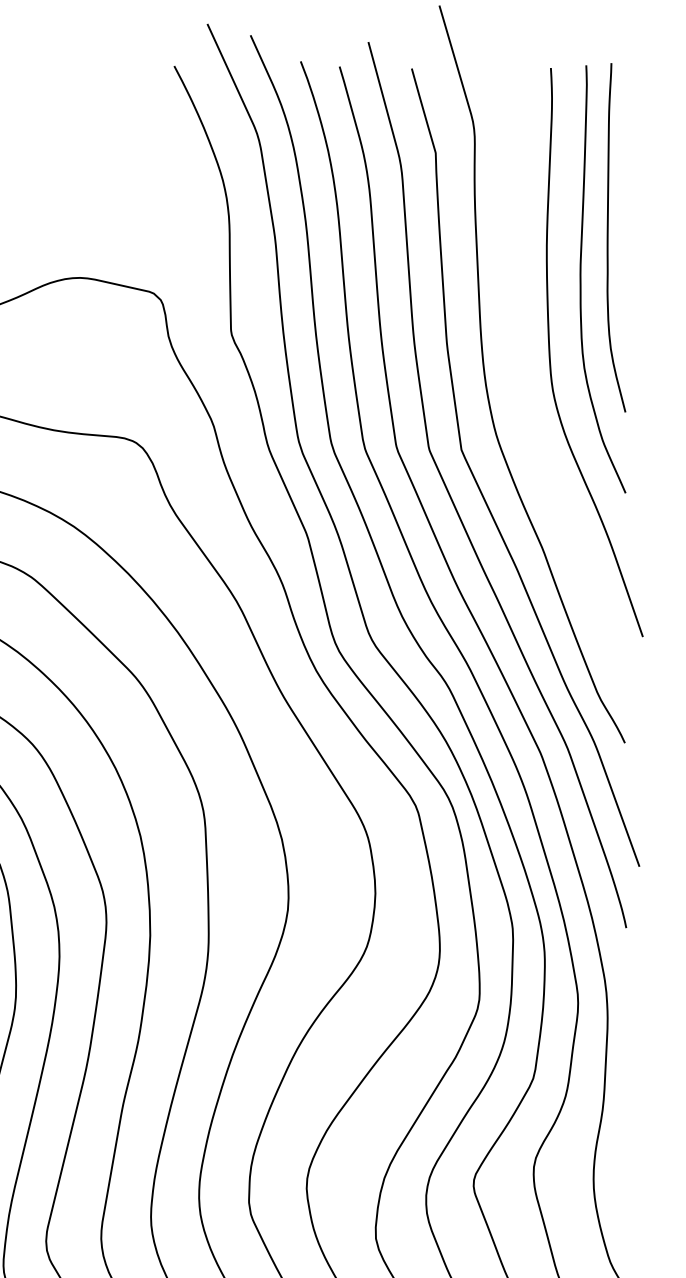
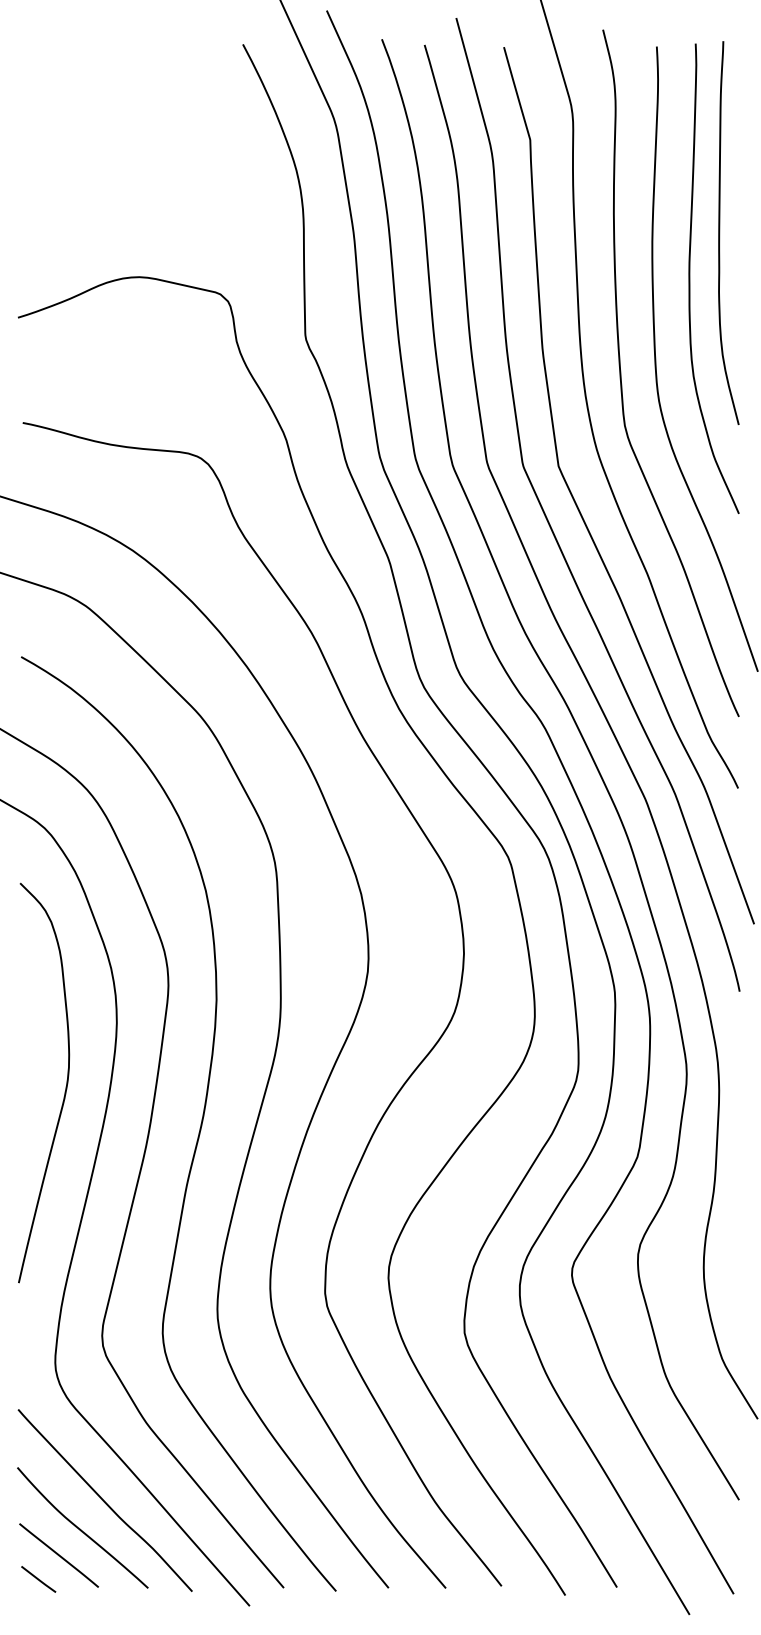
curve: (518, 365) -> (621, 373), added

